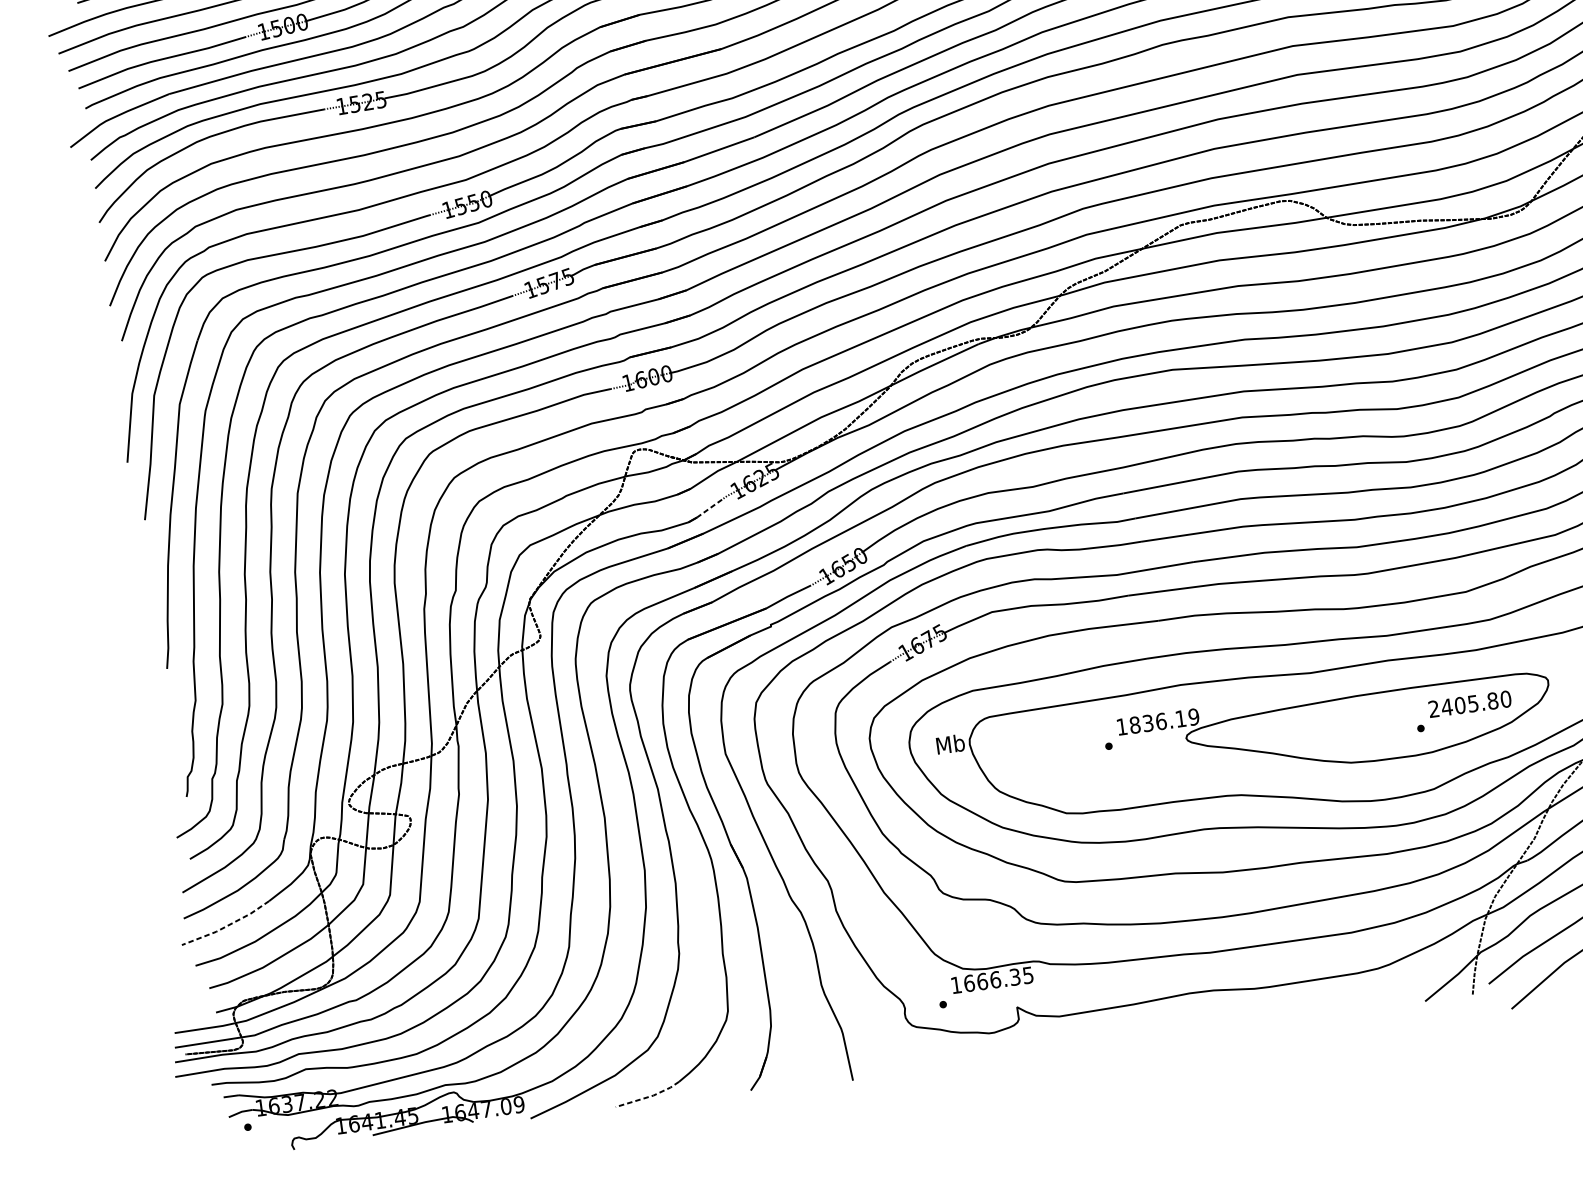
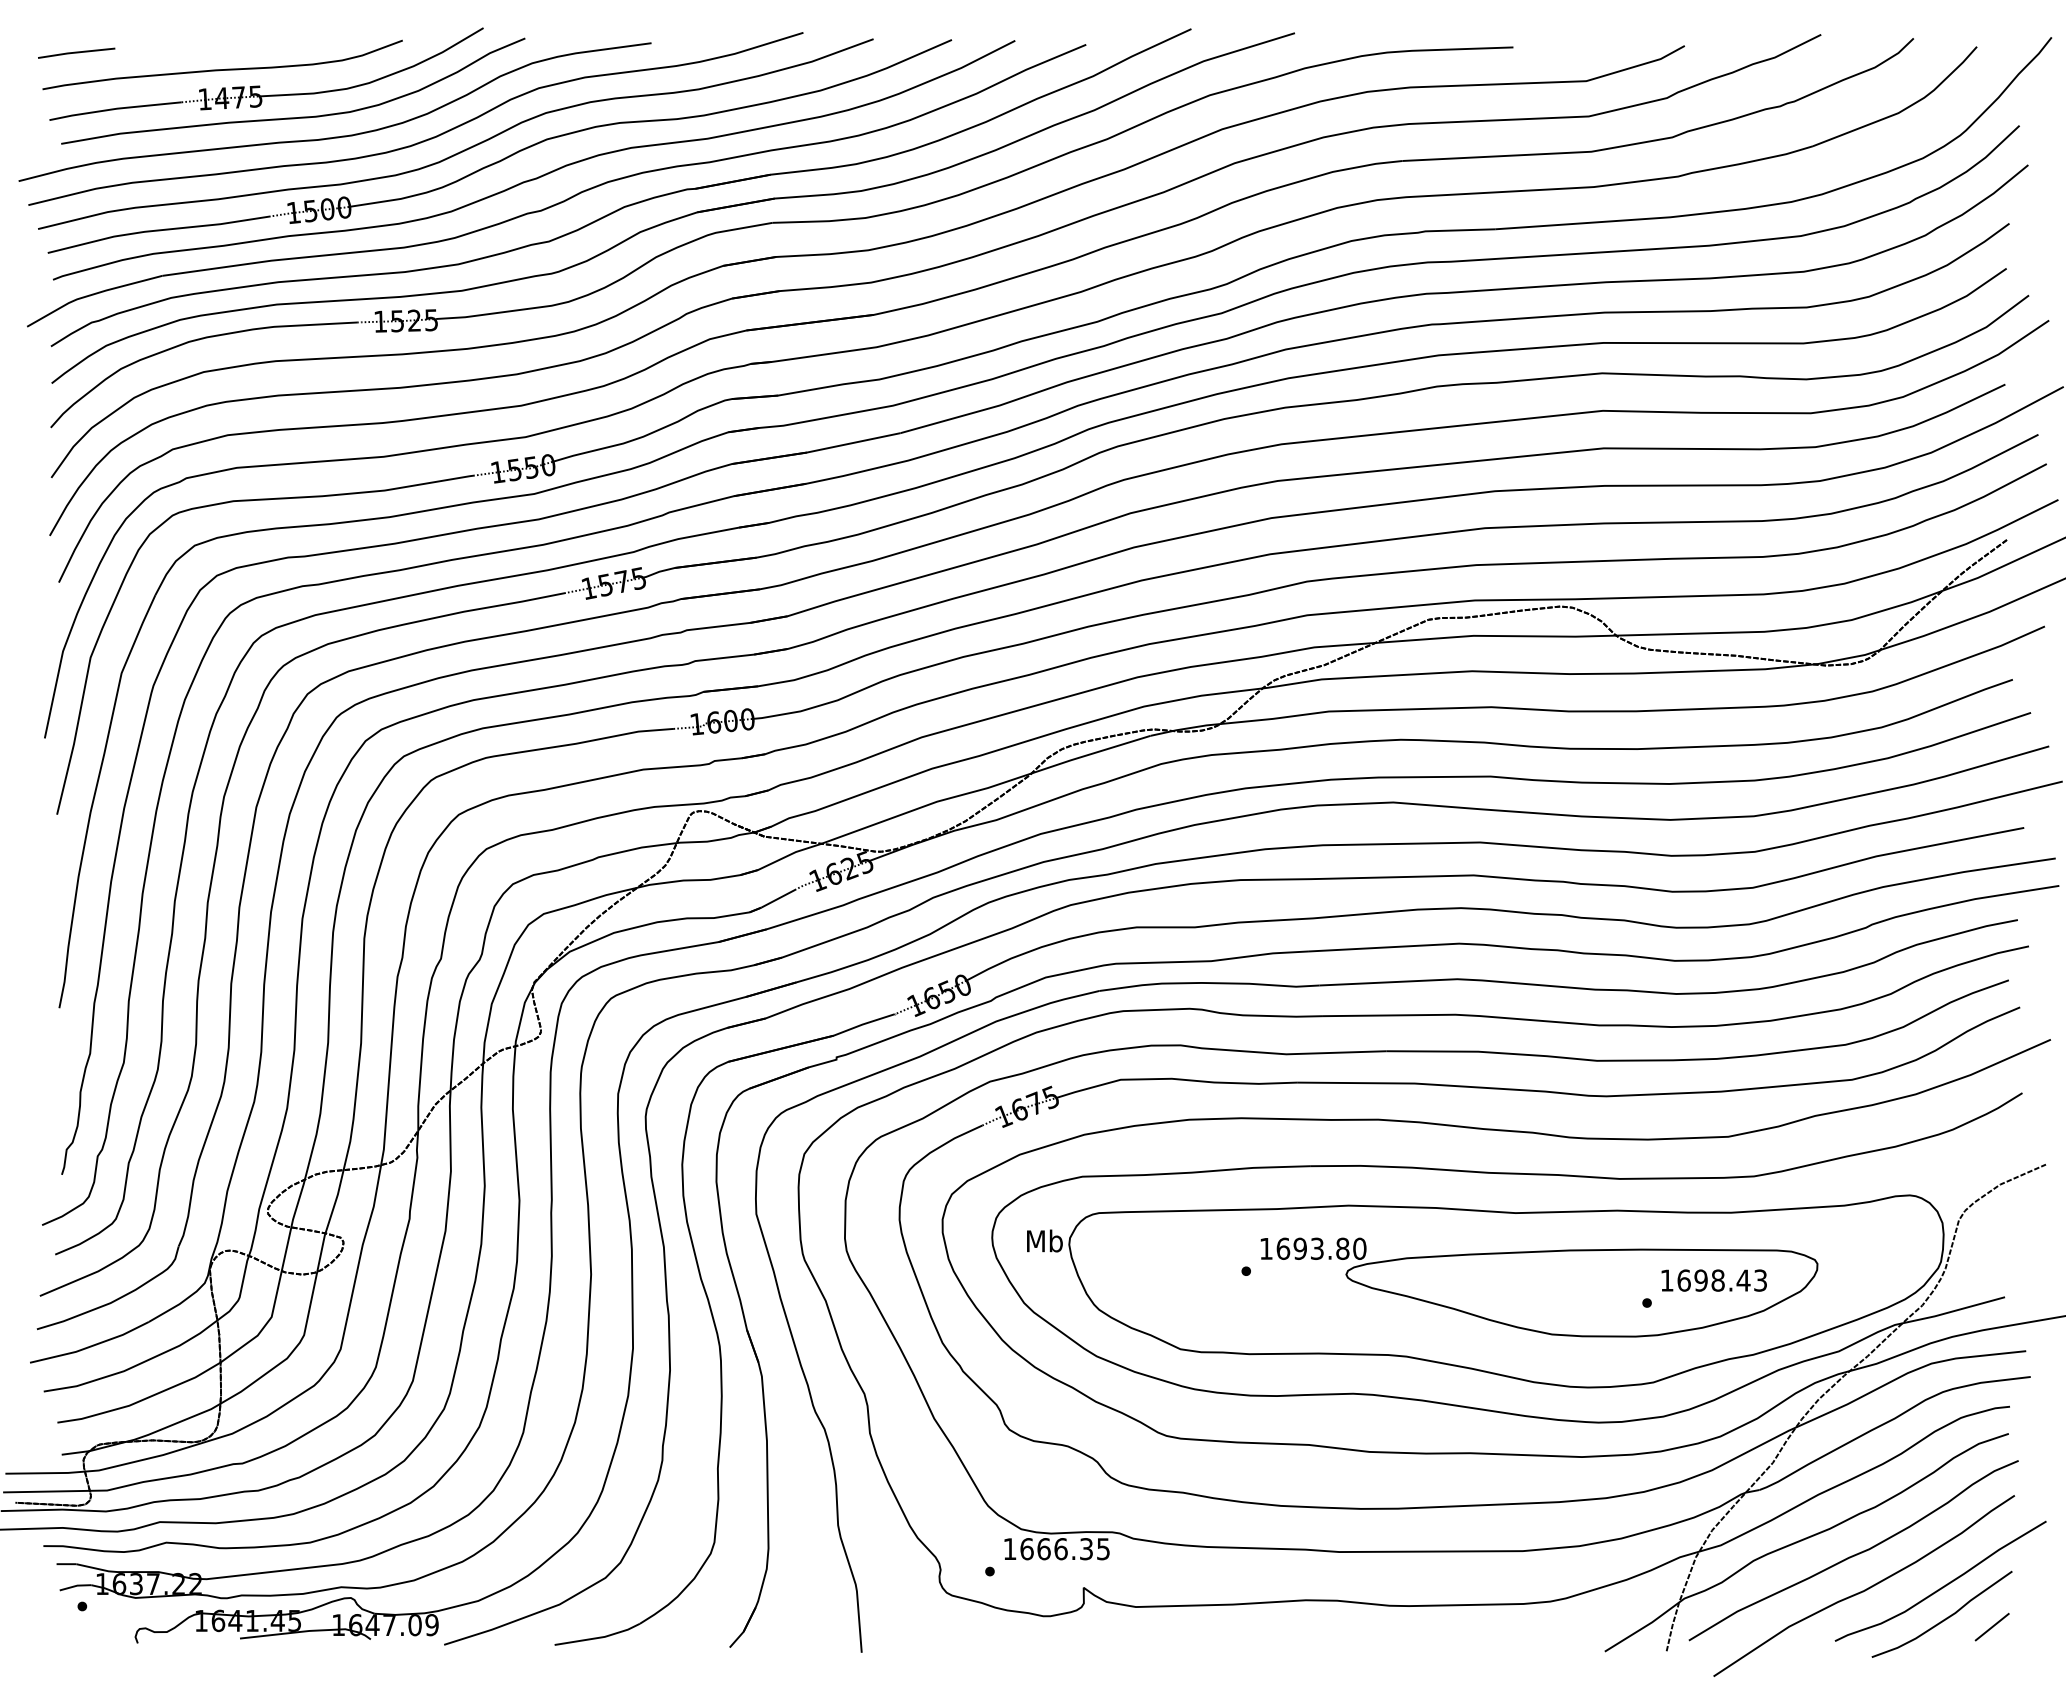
line: (709, 508) -> (778, 898), dashed -> solid
text: (1469, 704) -> (1713, 1280), 2405.80 -> 1698.43
text: (1164, 720) -> (1321, 1248), 1836.19 -> 1693.80
line: (226, 926) -> (90, 1346), dashed -> solid
line: (649, 1096) -> (599, 1637), dashed -> solid

